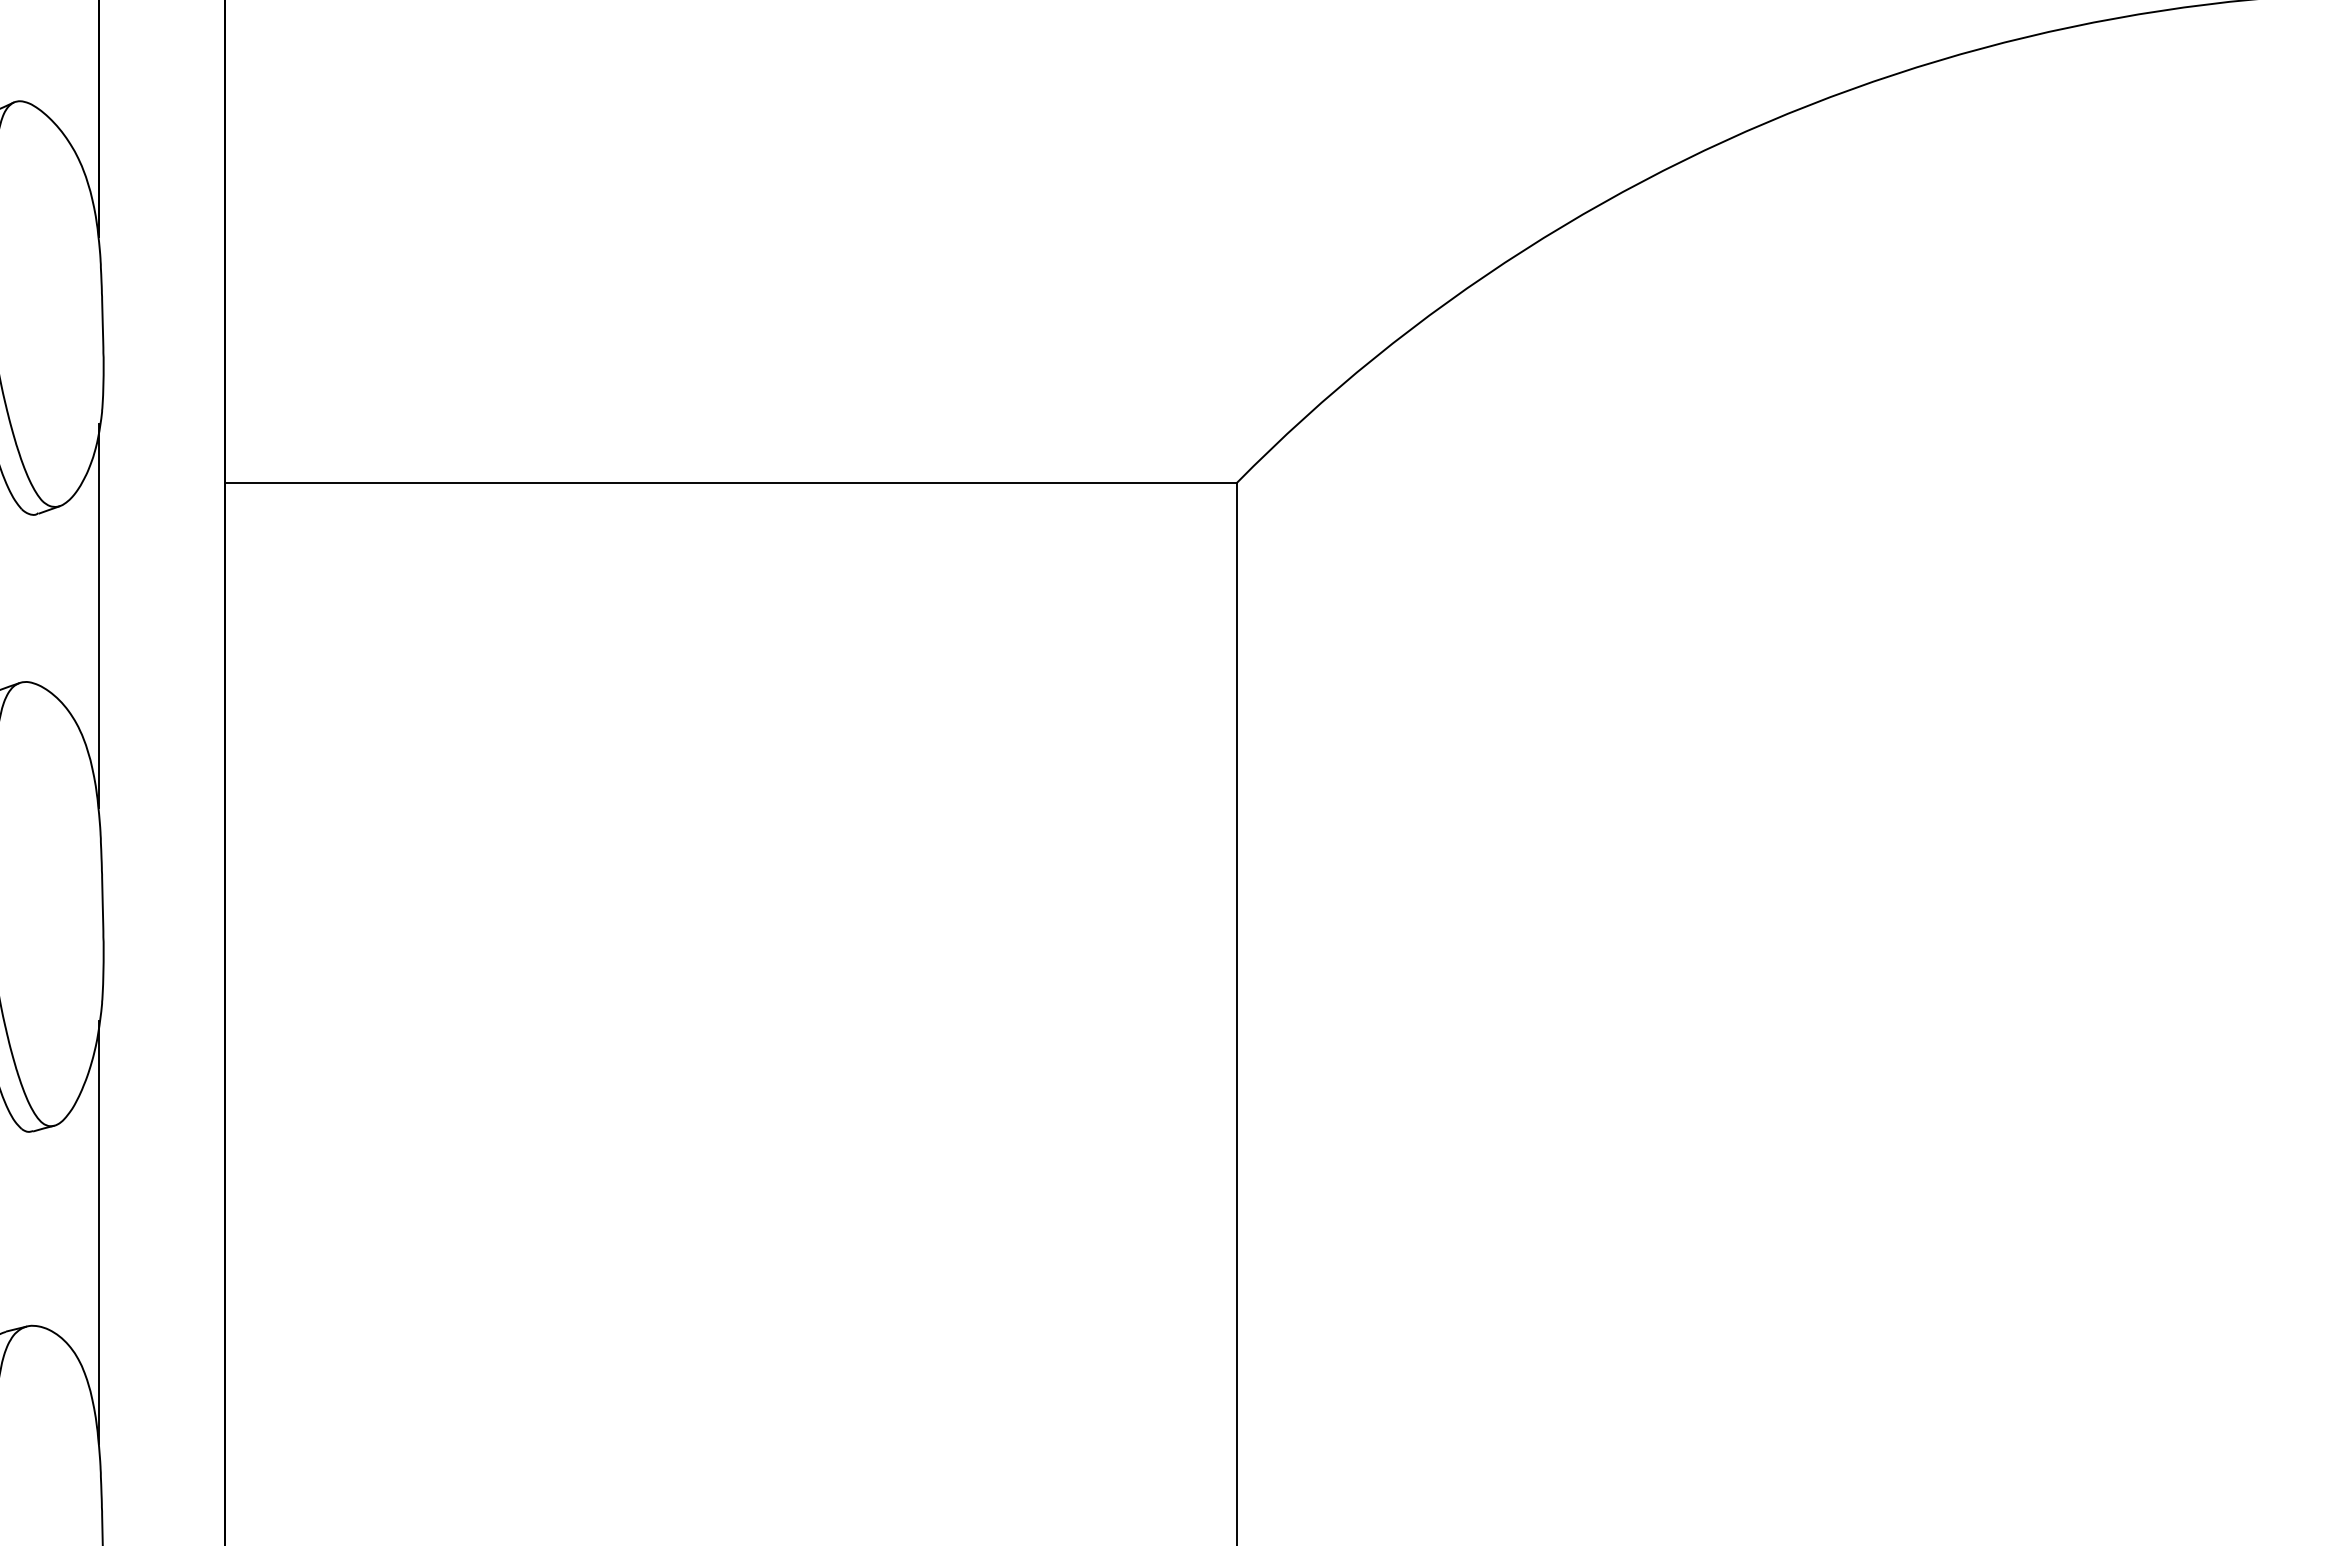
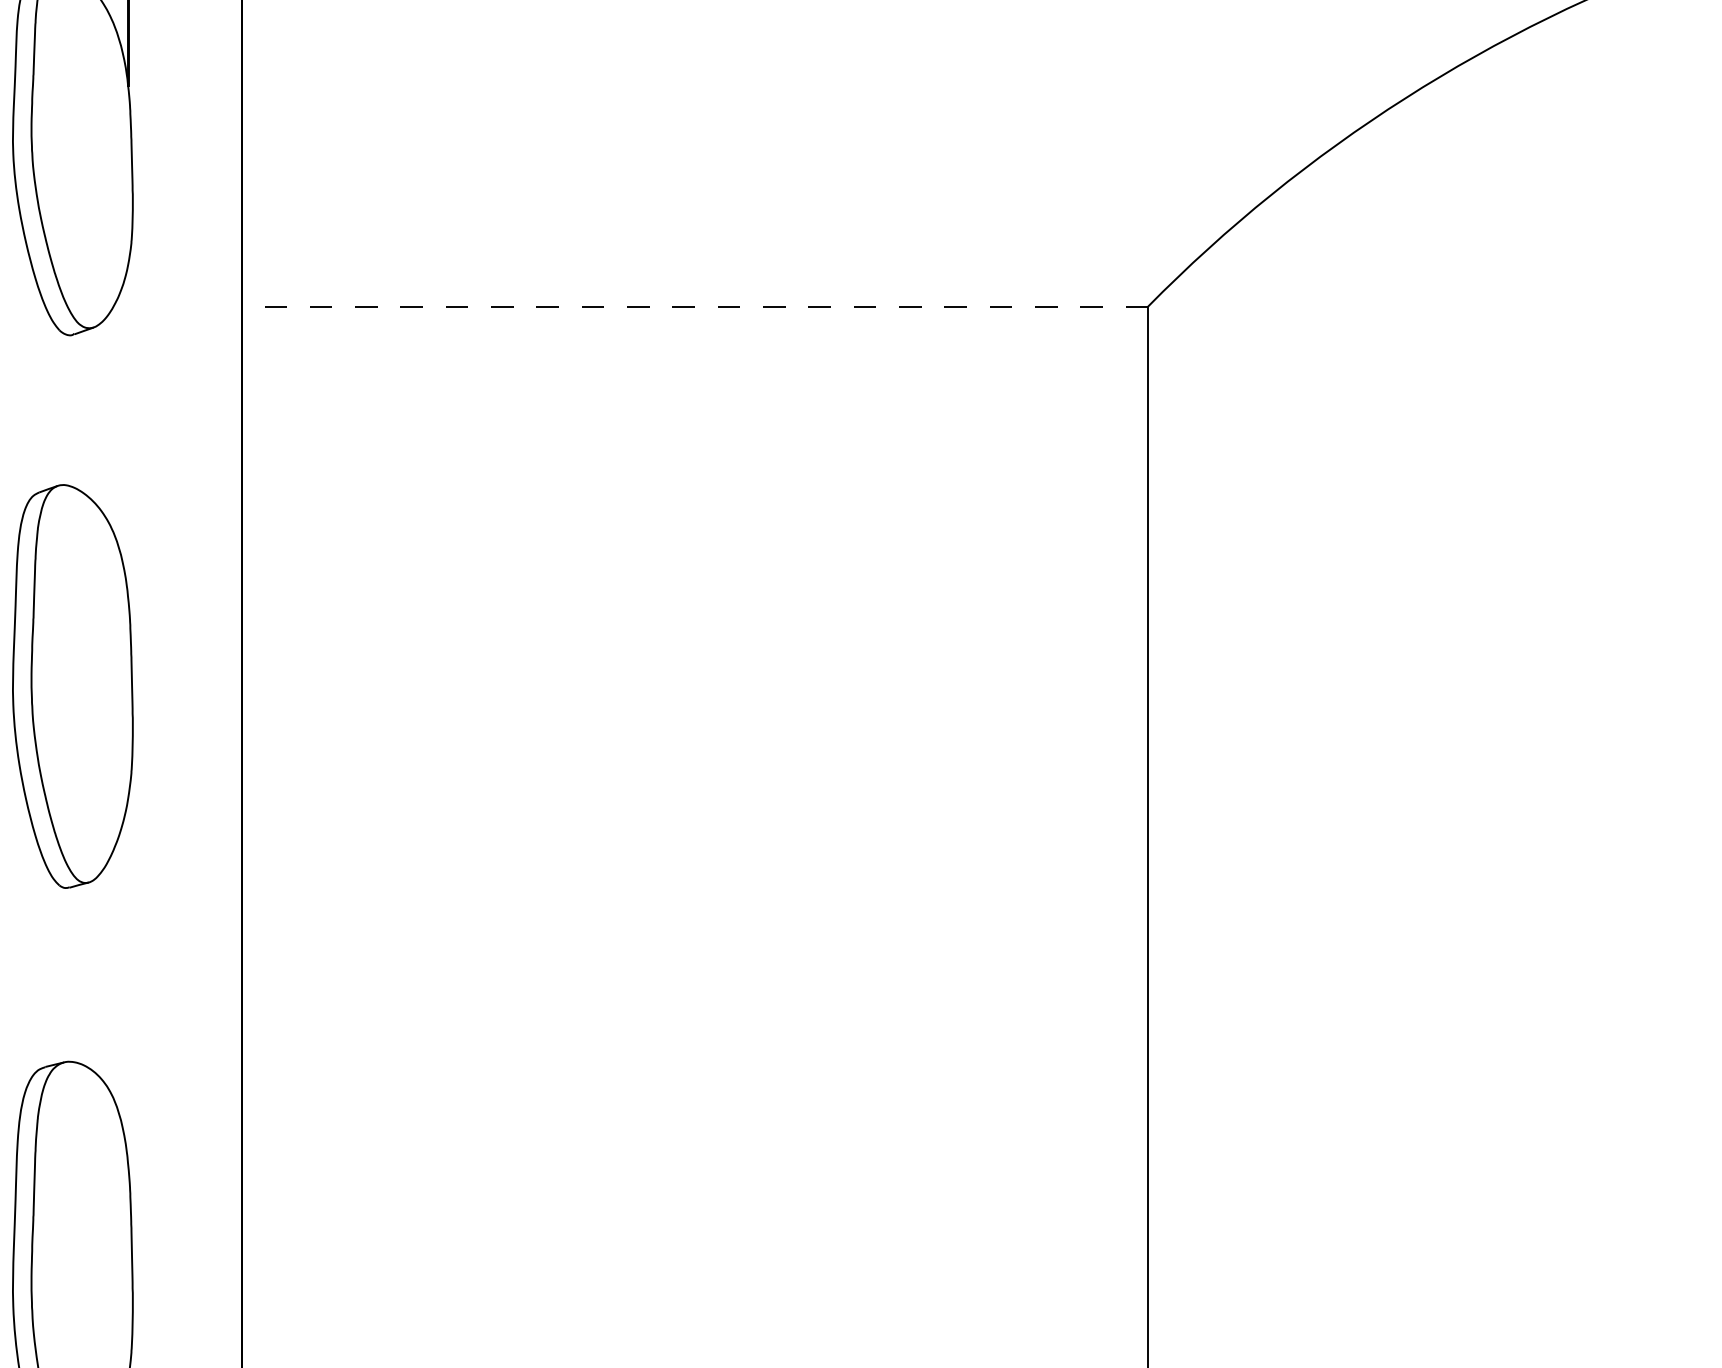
line: (731, 482) -> (695, 306), solid -> dashed
line: (98, 616) -> (128, 426), removed
line: (98, 1231) -> (128, 977), removed

